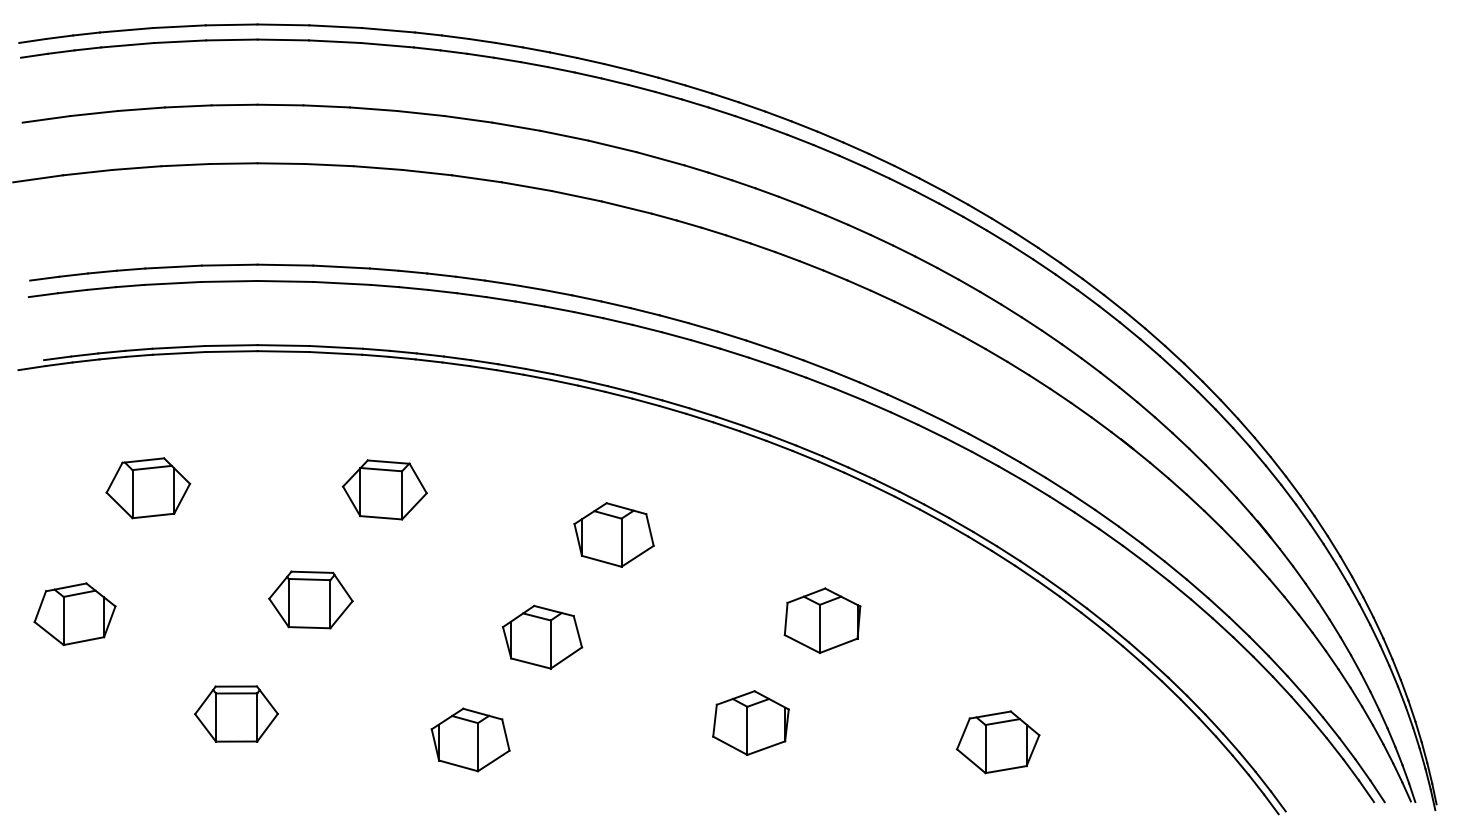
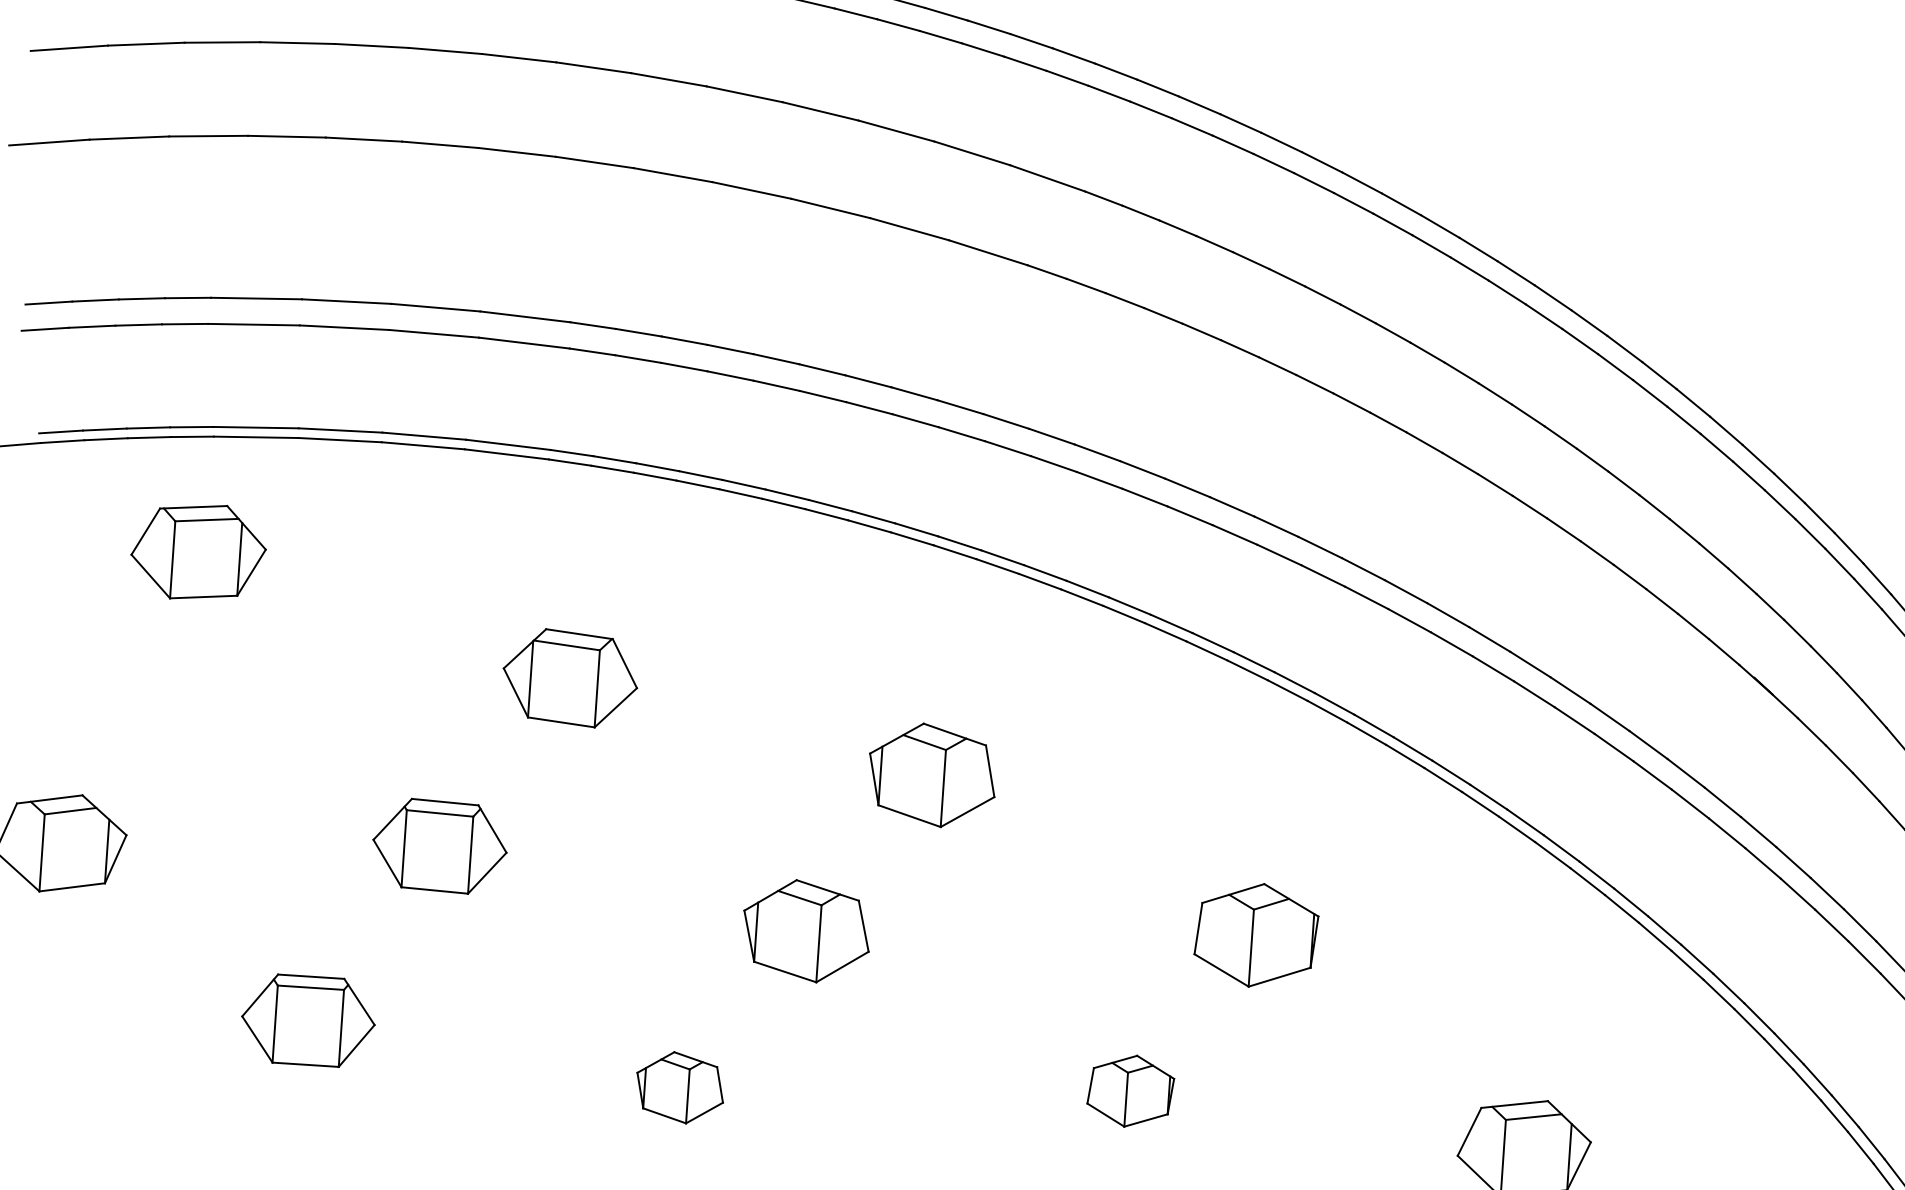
part: (148, 488) -> (198, 552), moved
part: (750, 722) -> (1130, 1090), size x0.7
part: (470, 739) -> (680, 1086), size x0.7

